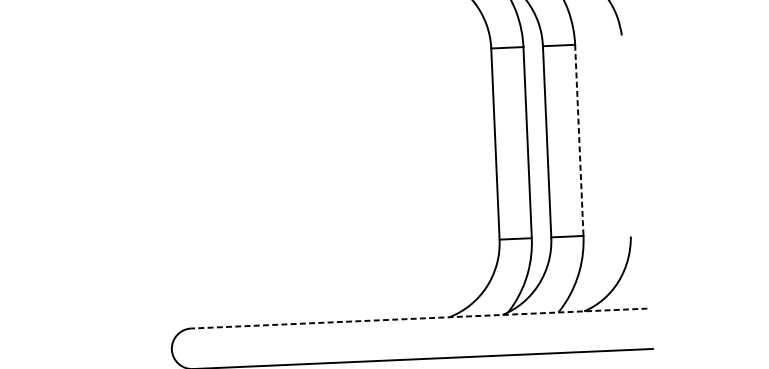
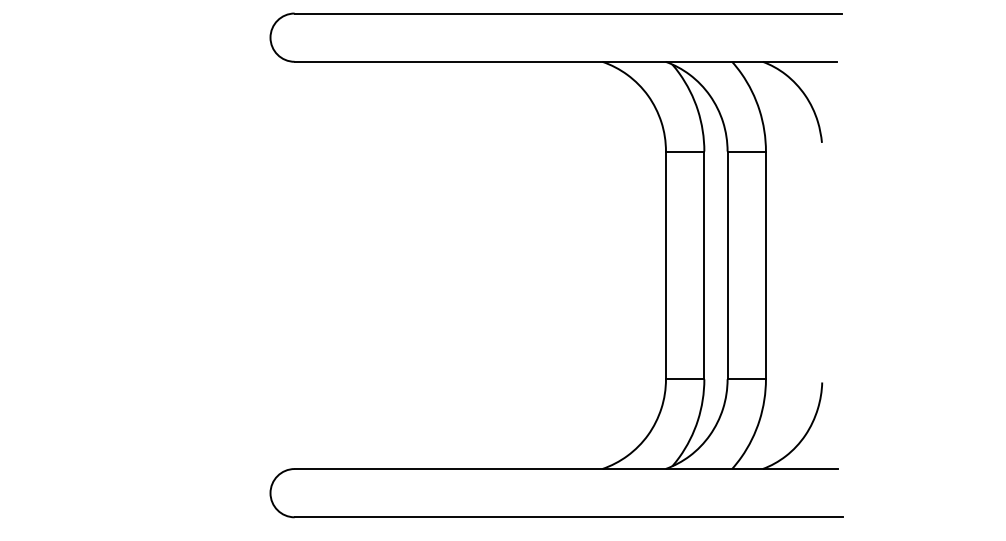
line: (578, 140) -> (765, 265), dashed -> solid
line: (419, 318) -> (566, 469), dashed -> solid

